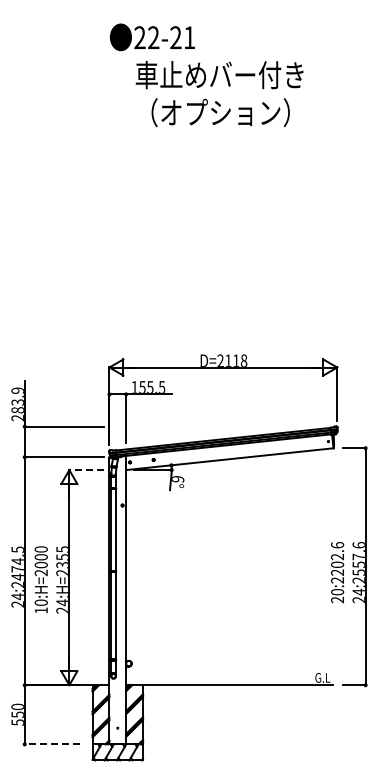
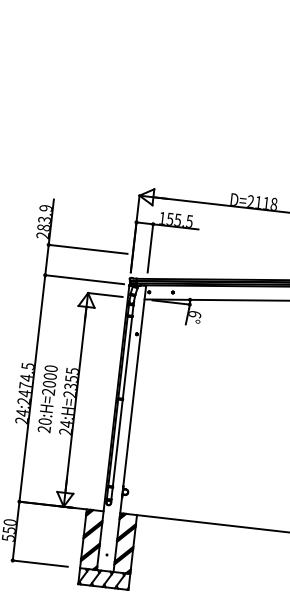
line: (86, 470) -> (105, 295), dashed -> solid
text: (40, 610) -> (43, 429), 10:H=2000 -> 20:H=2000
line: (52, 744) -> (40, 563), dashed -> solid

